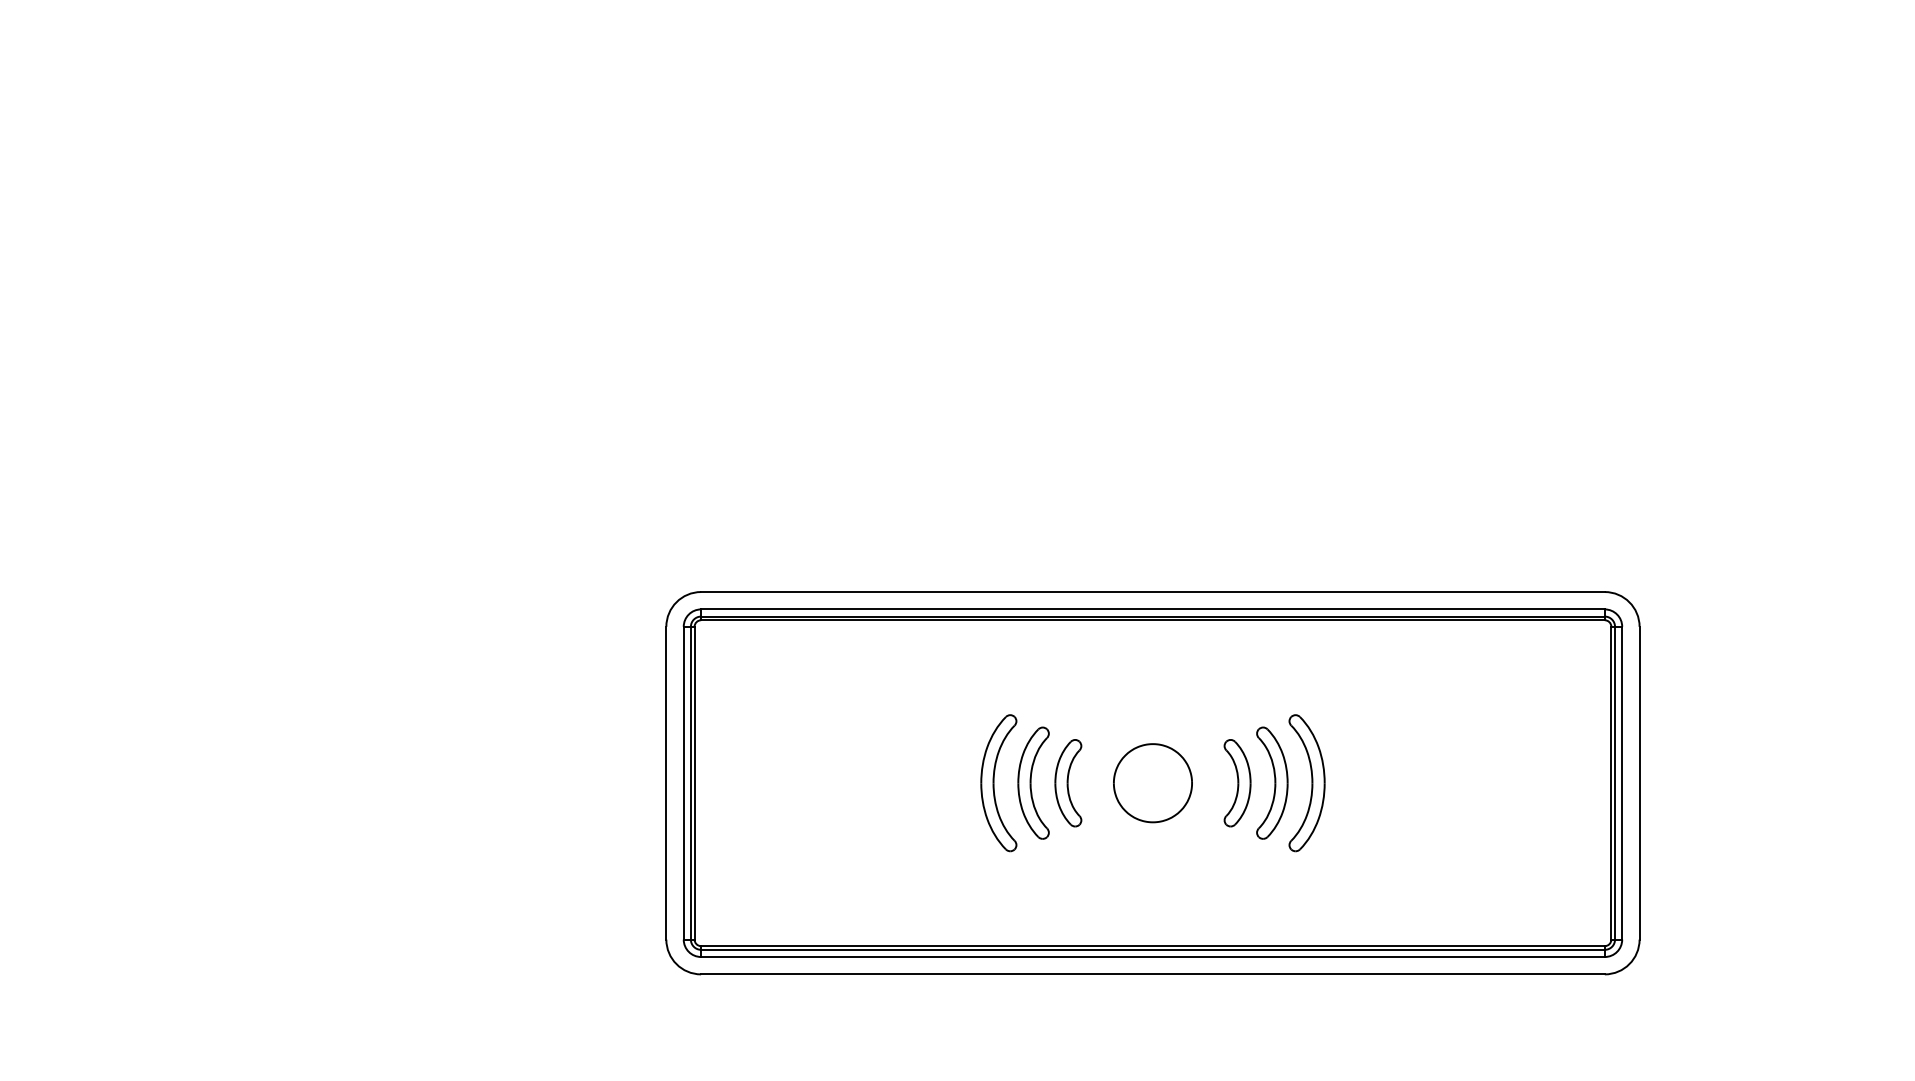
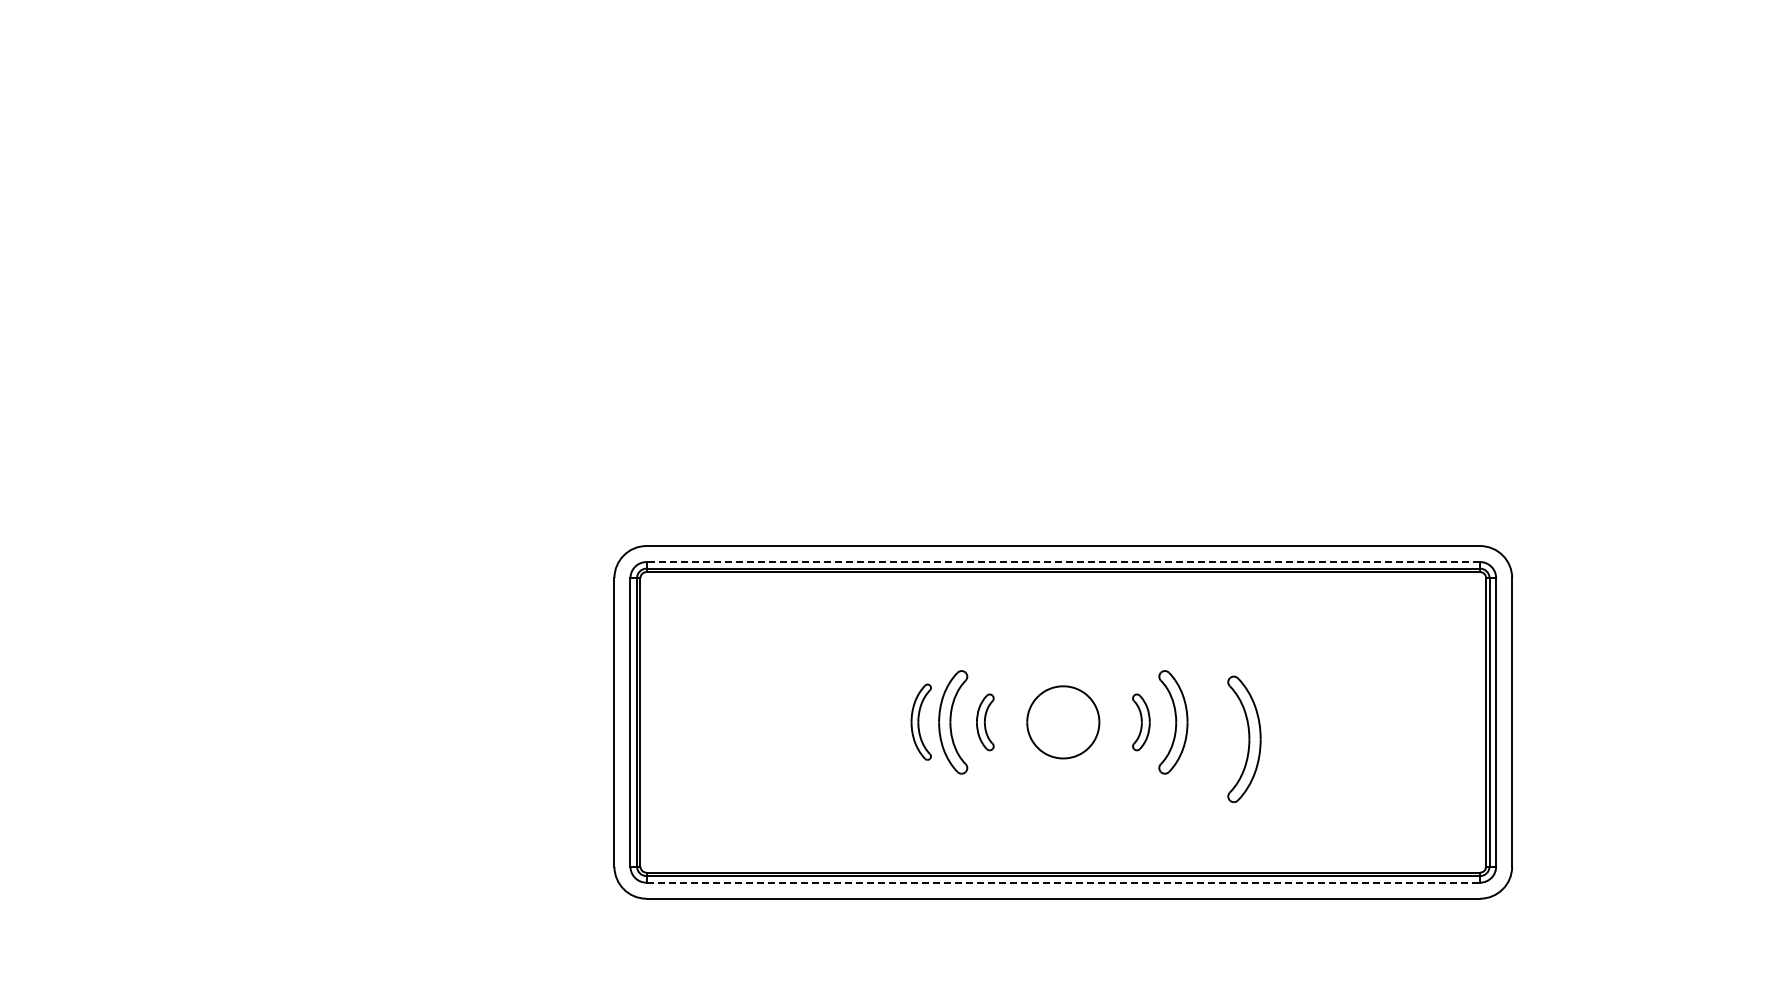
line: (1153, 609) -> (1063, 562), solid -> dashed
part: (999, 782) -> (921, 721), size x0.6
part: (1307, 782) -> (1244, 738), moved
part: (1068, 783) -> (985, 722), size x0.7
part: (1237, 783) -> (1141, 722), size x0.7
line: (1153, 956) -> (1063, 882), solid -> dashed

